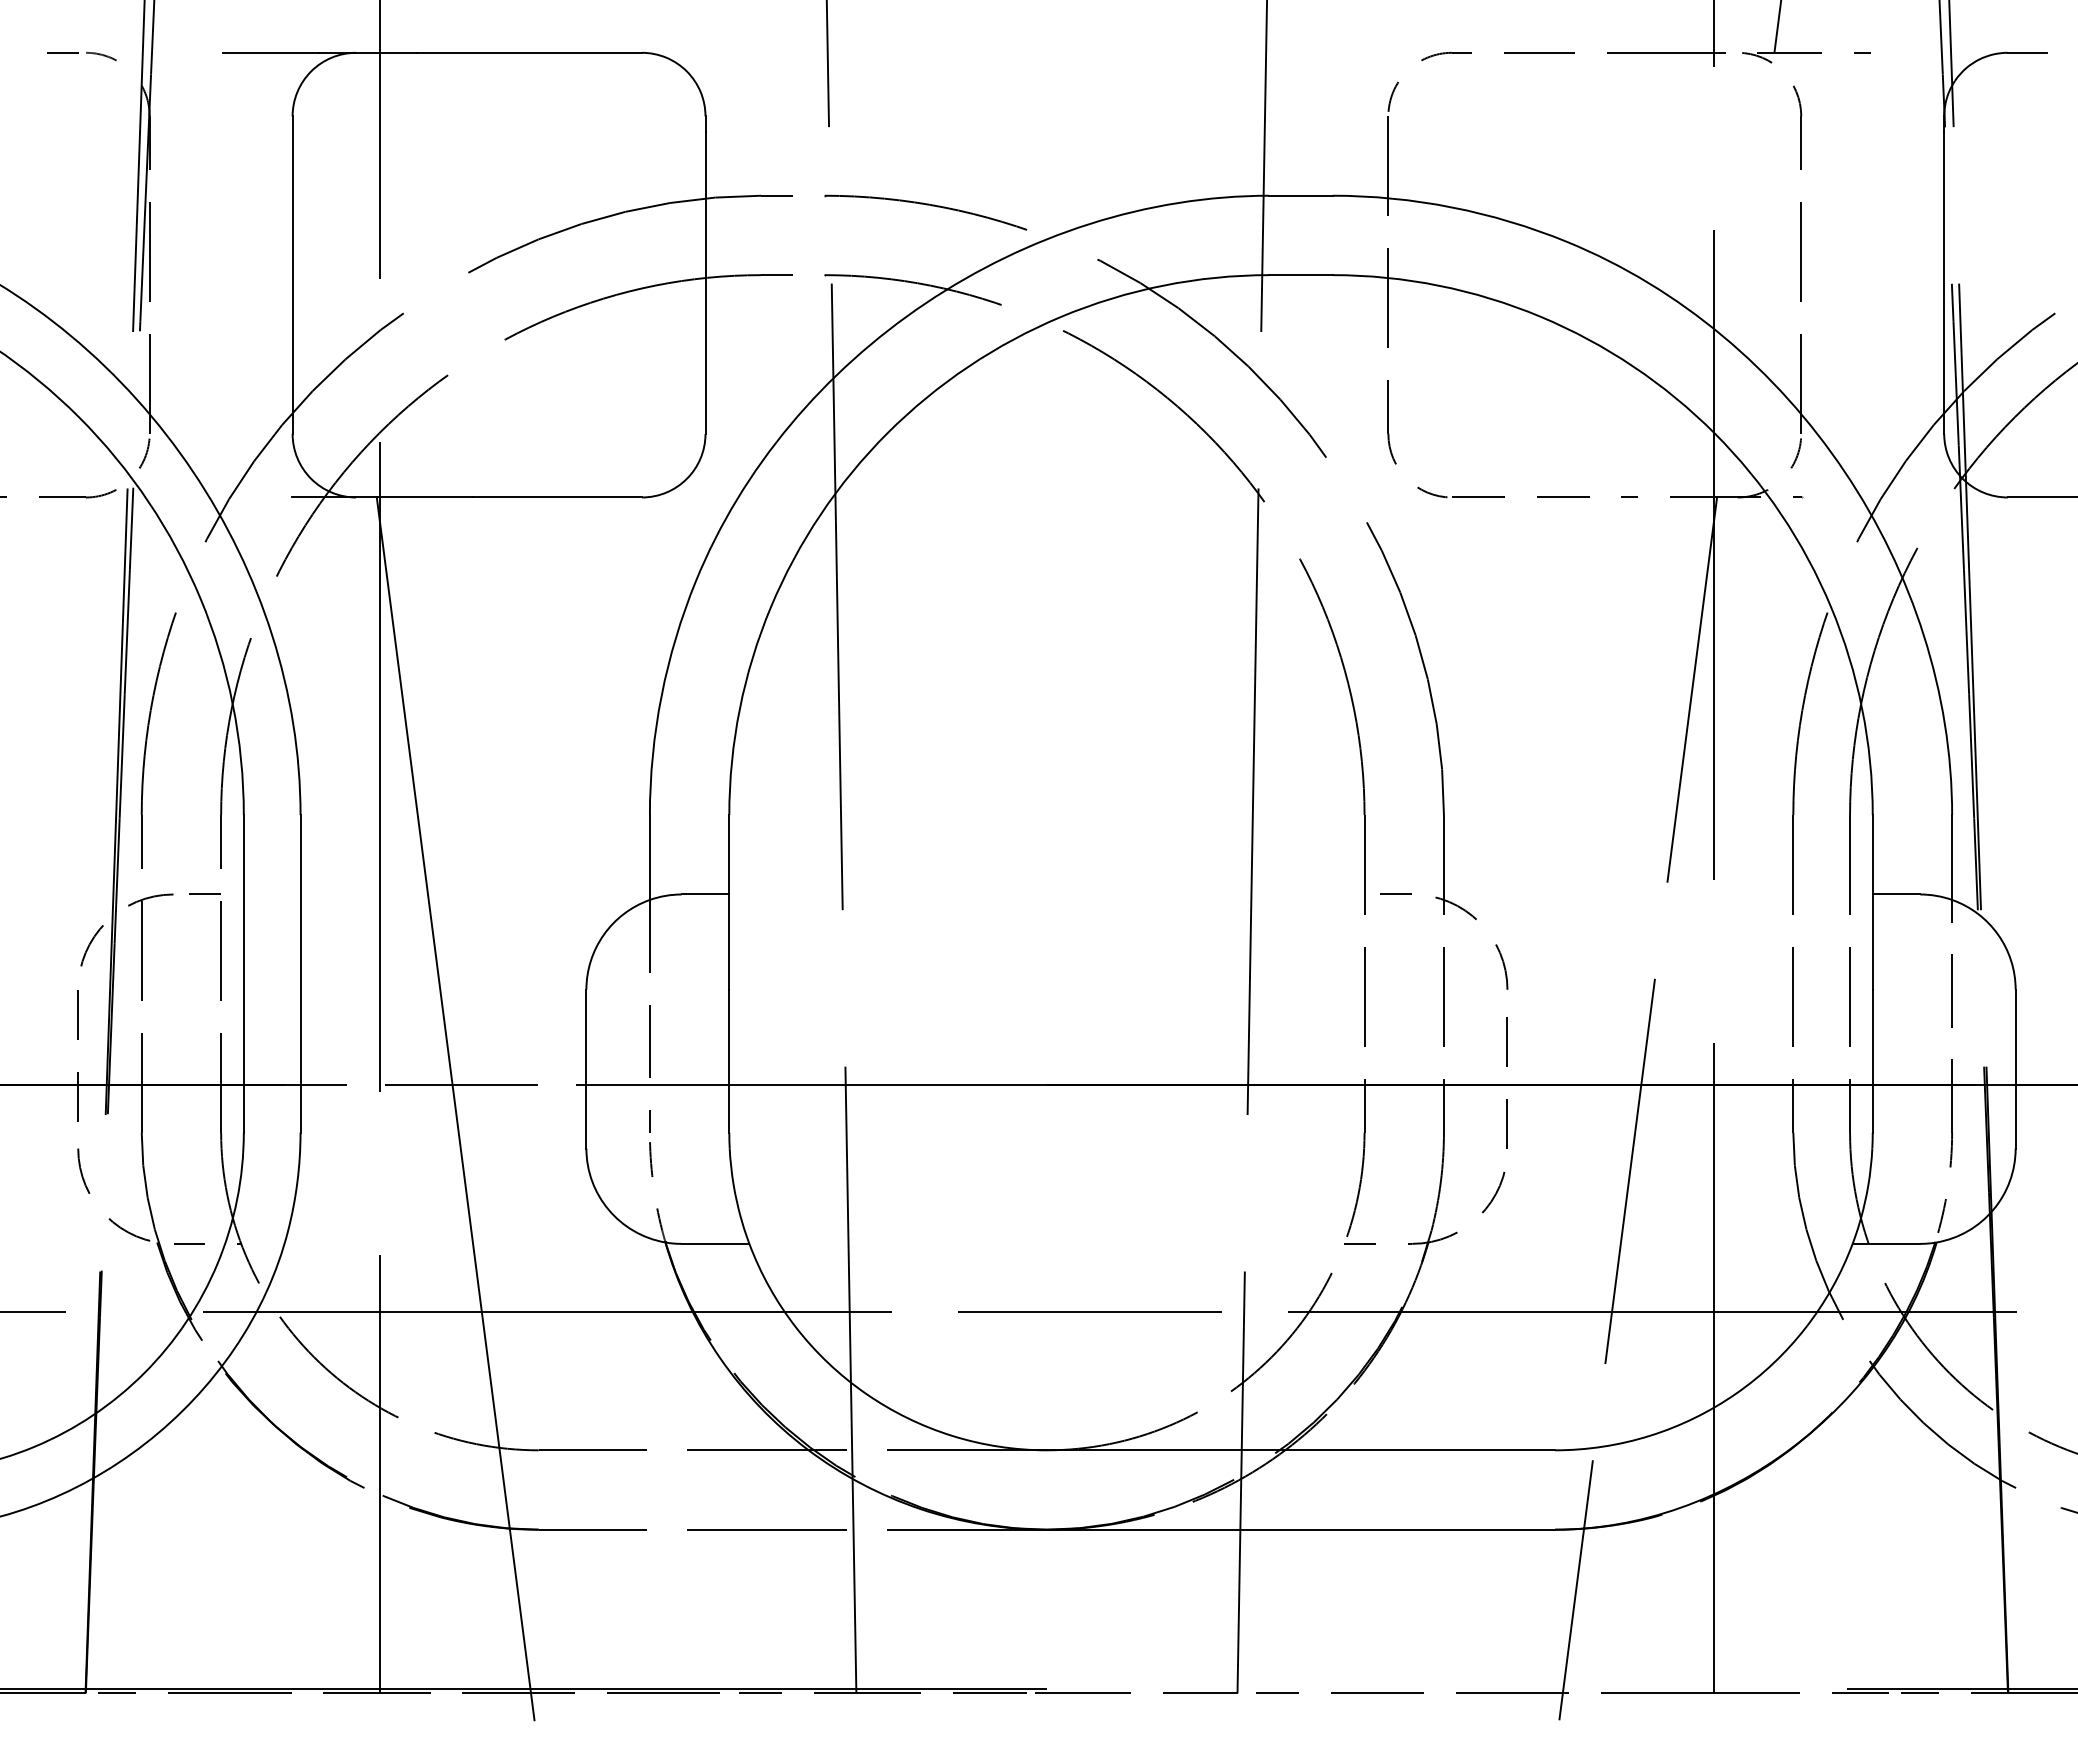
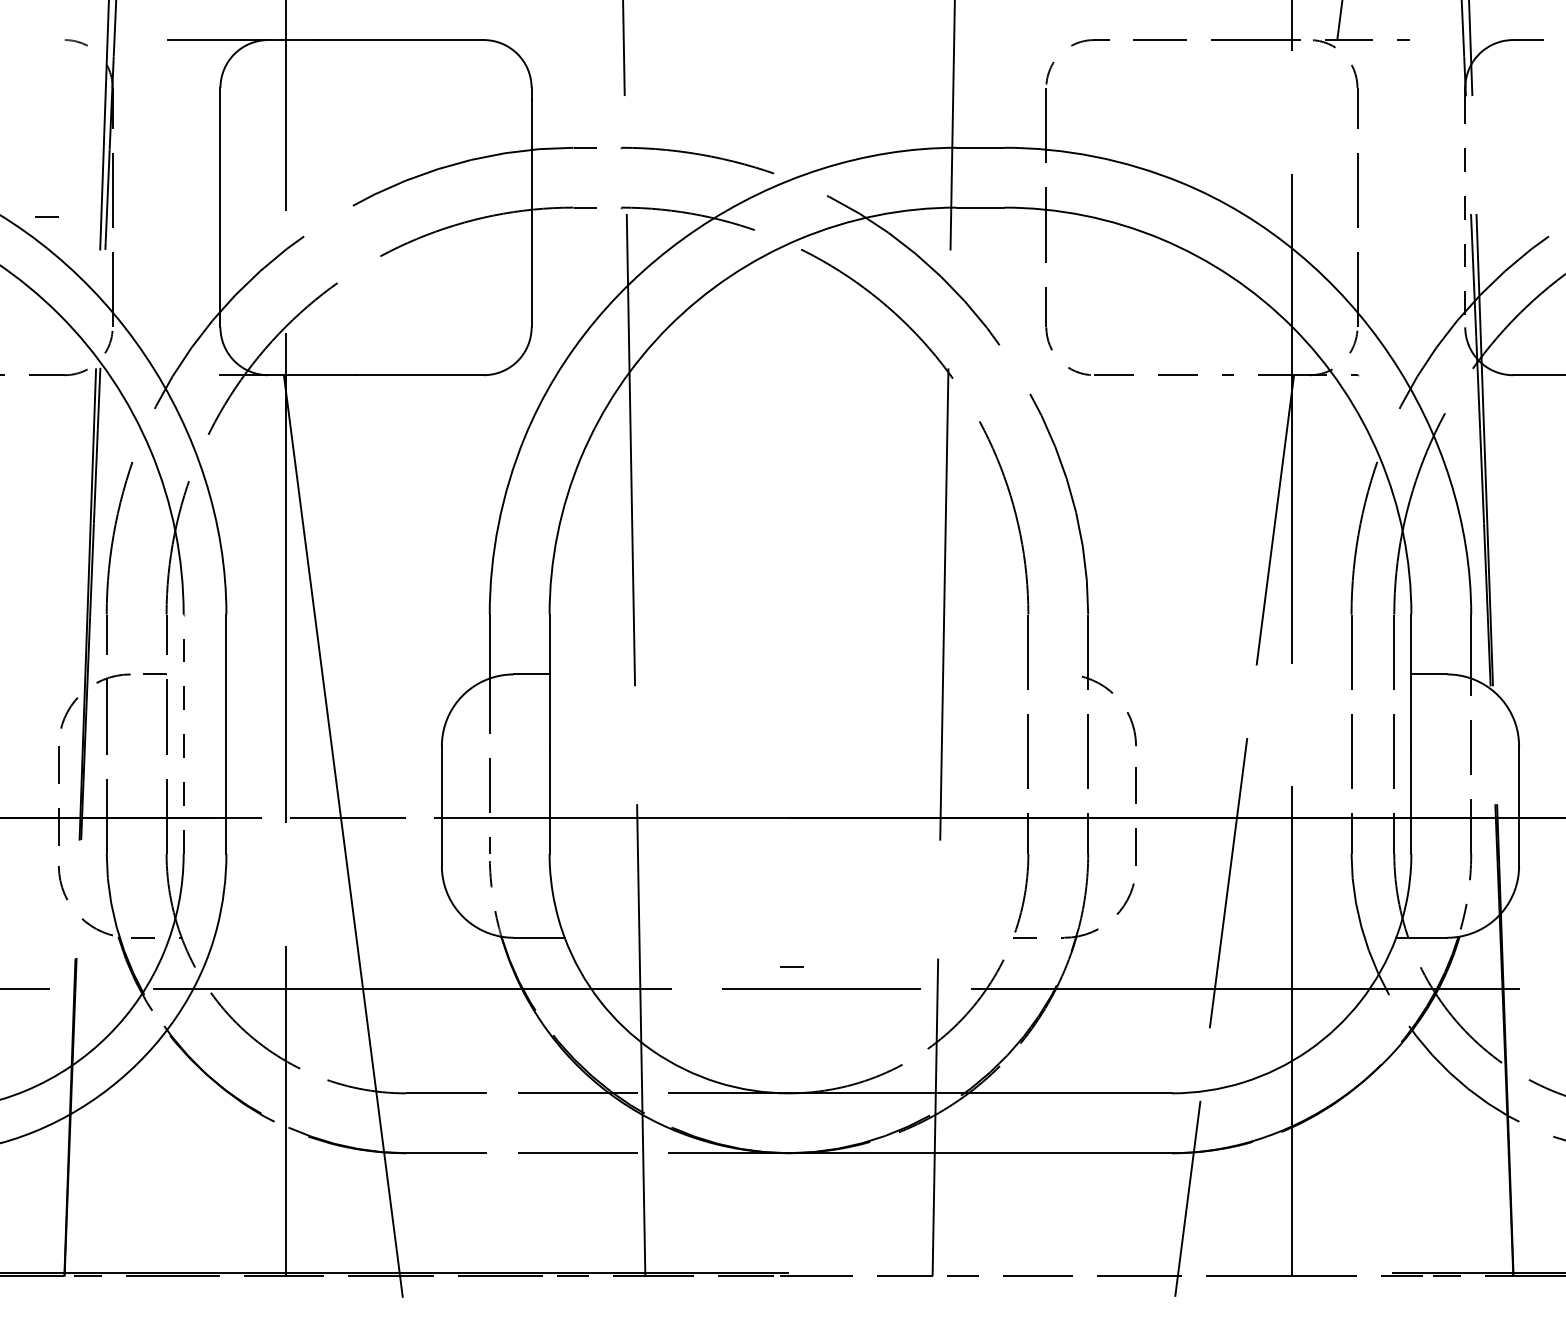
line: (62, 52) -> (47, 216), moved
line: (1944, 283) -> (1465, 213), solid -> dashed
line: (1395, 893) -> (790, 966), moved
line: (243, 973) -> (183, 733), solid -> dashed

